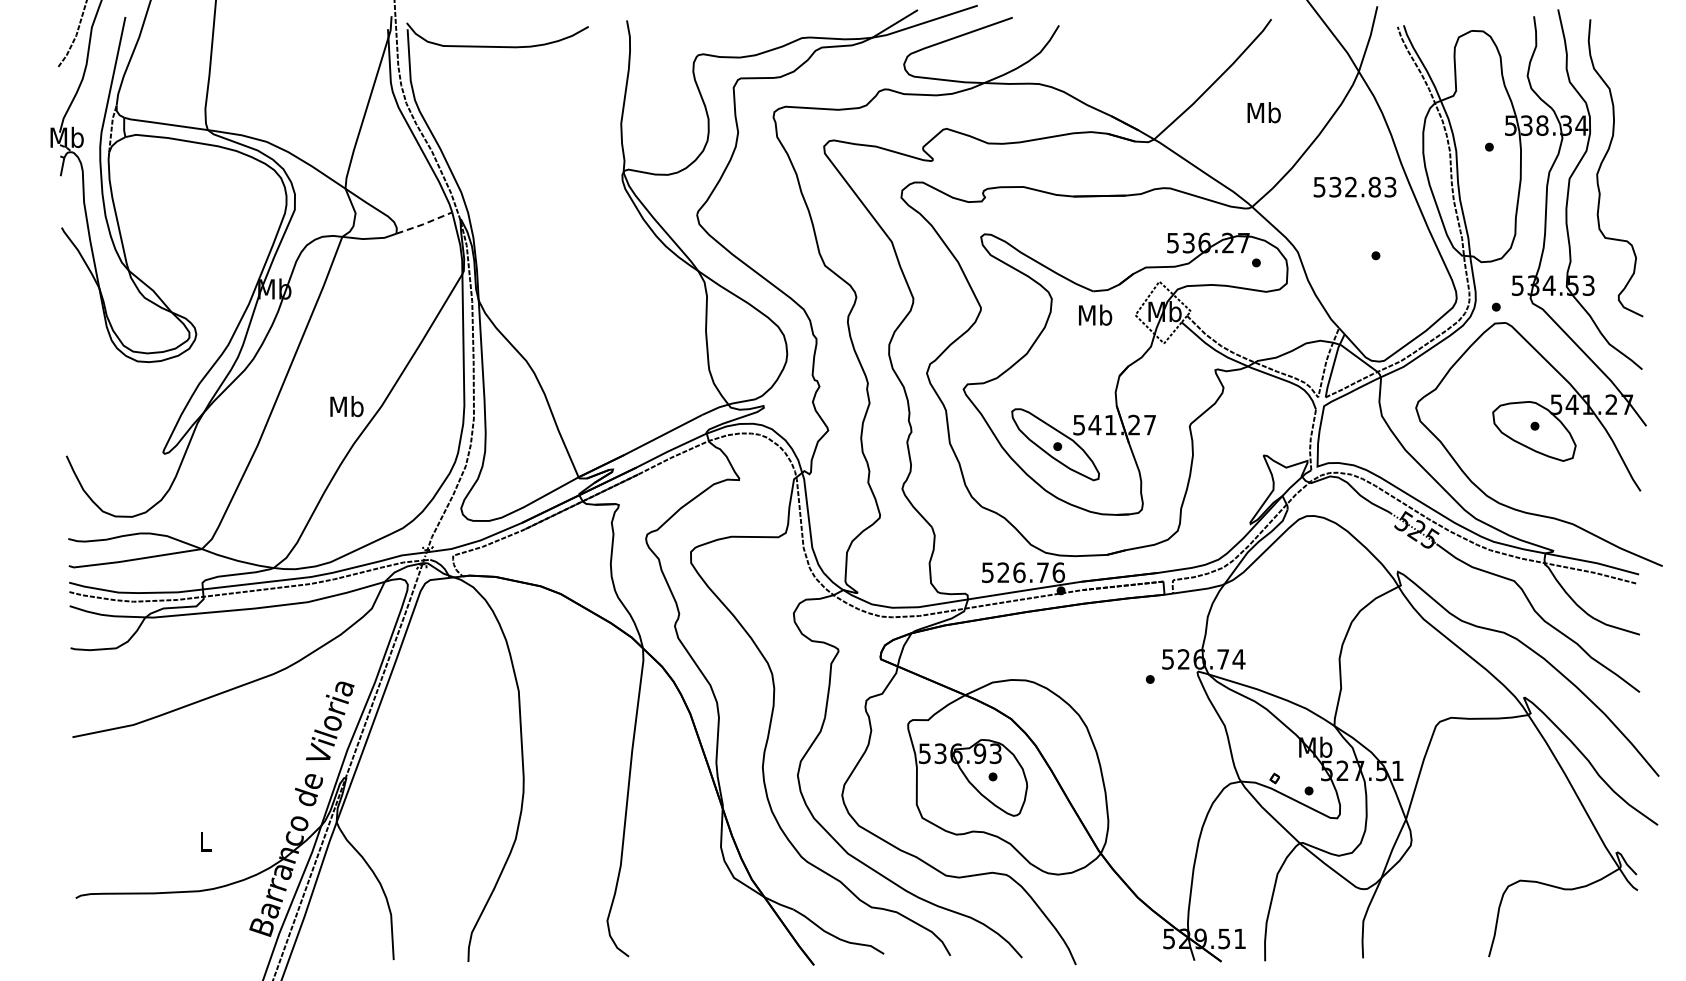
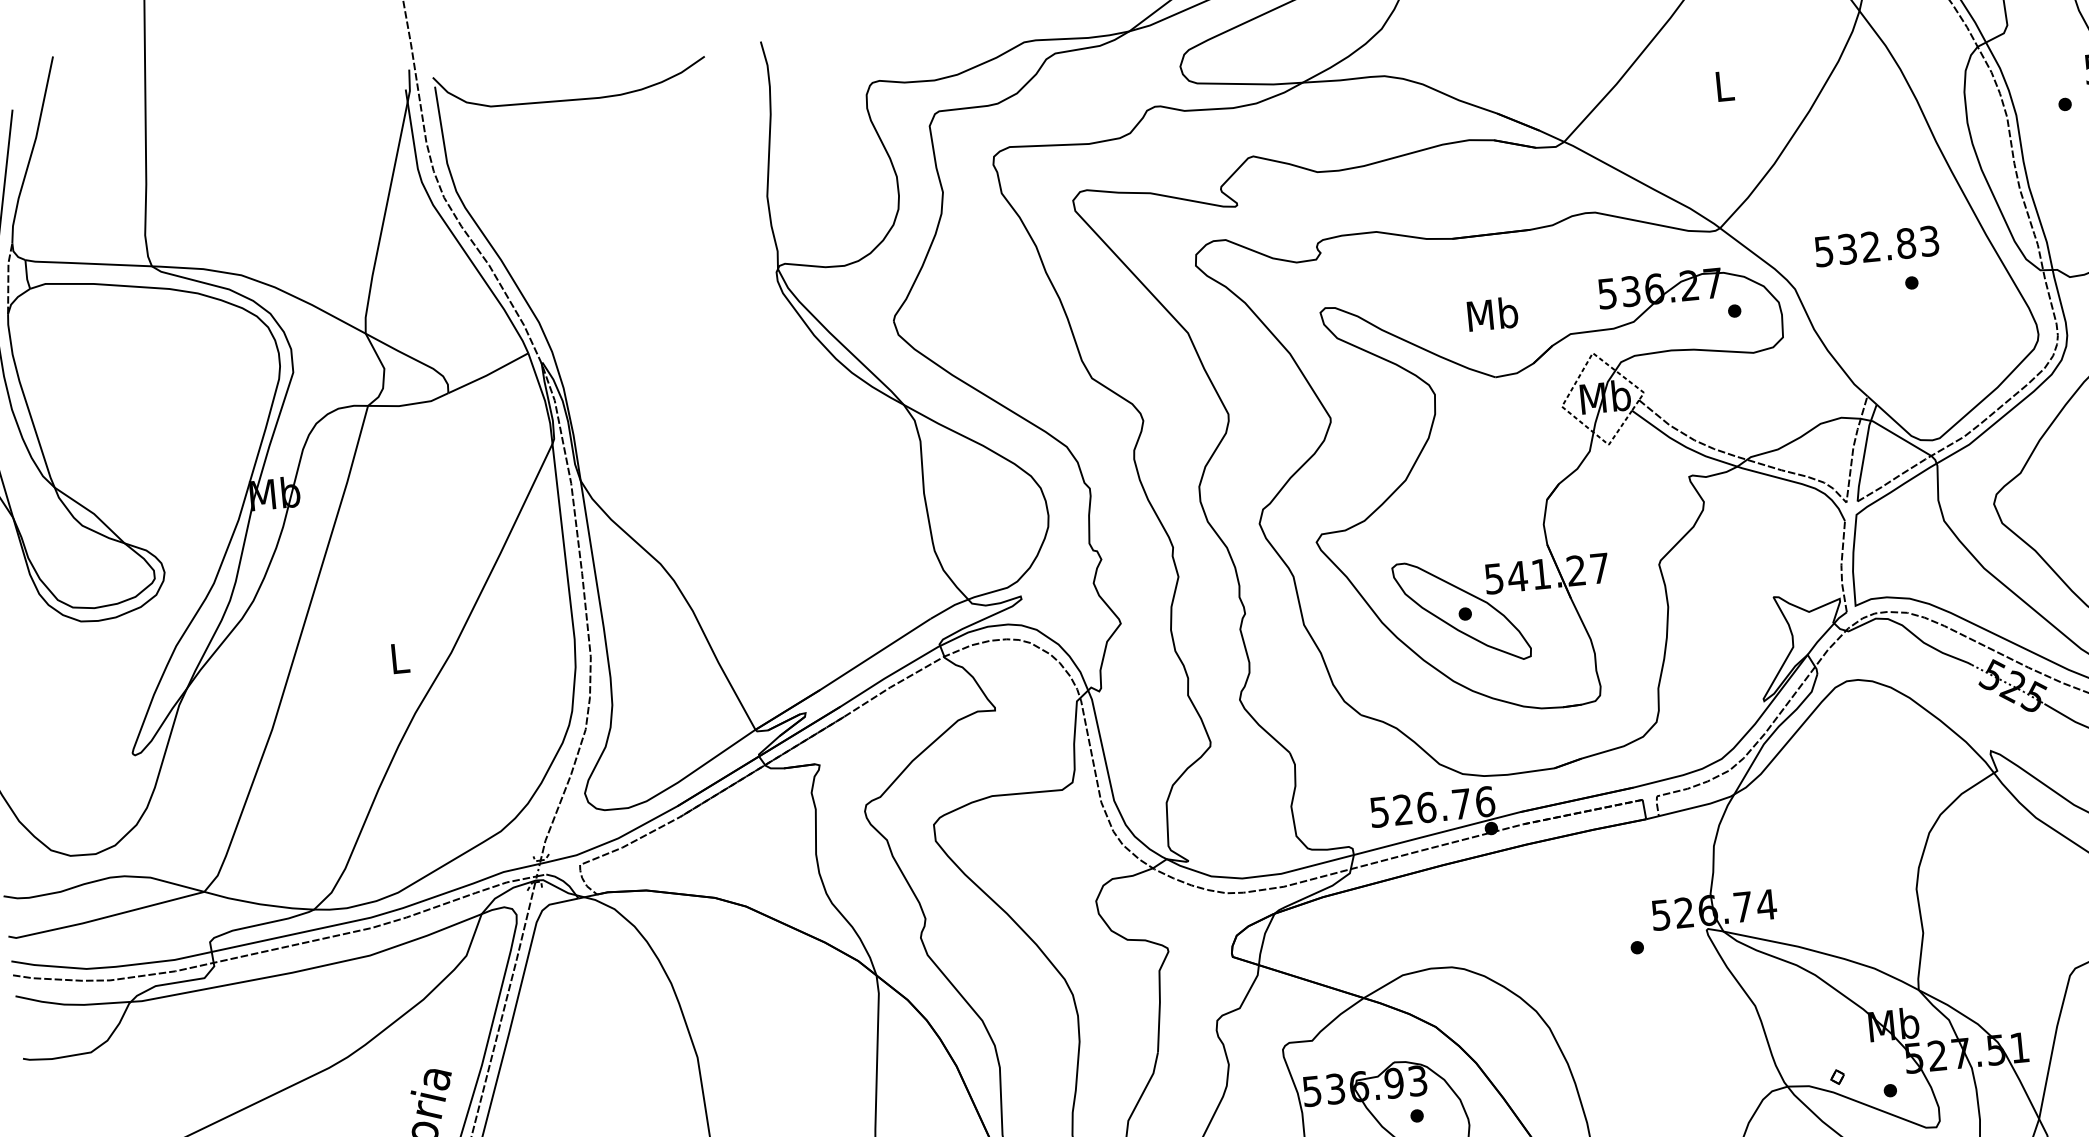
text: (1263, 112) -> (1723, 85), Mb -> L
text: (1354, 186) -> (1875, 245), moved
line: (424, 223) -> (488, 373), dashed -> solid
text: (1095, 314) -> (1492, 313), moved
text: (346, 406) -> (399, 658), Mb -> L

